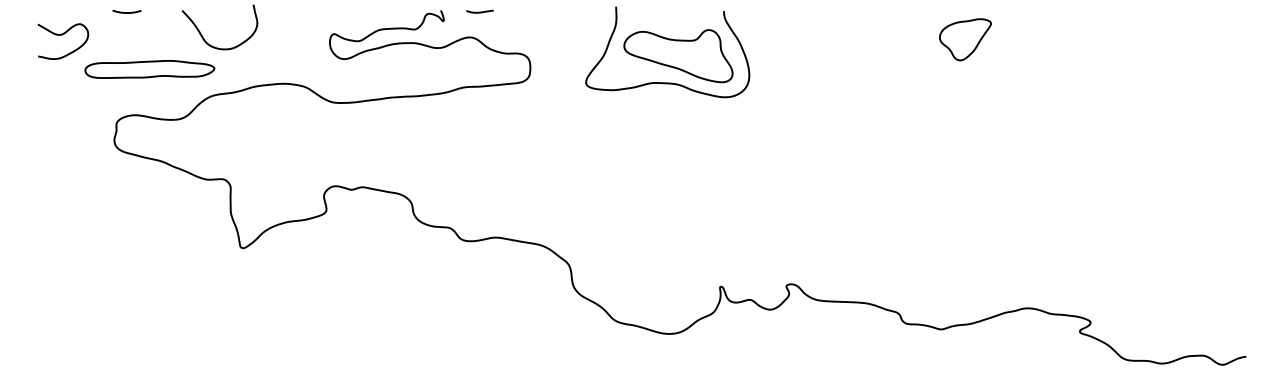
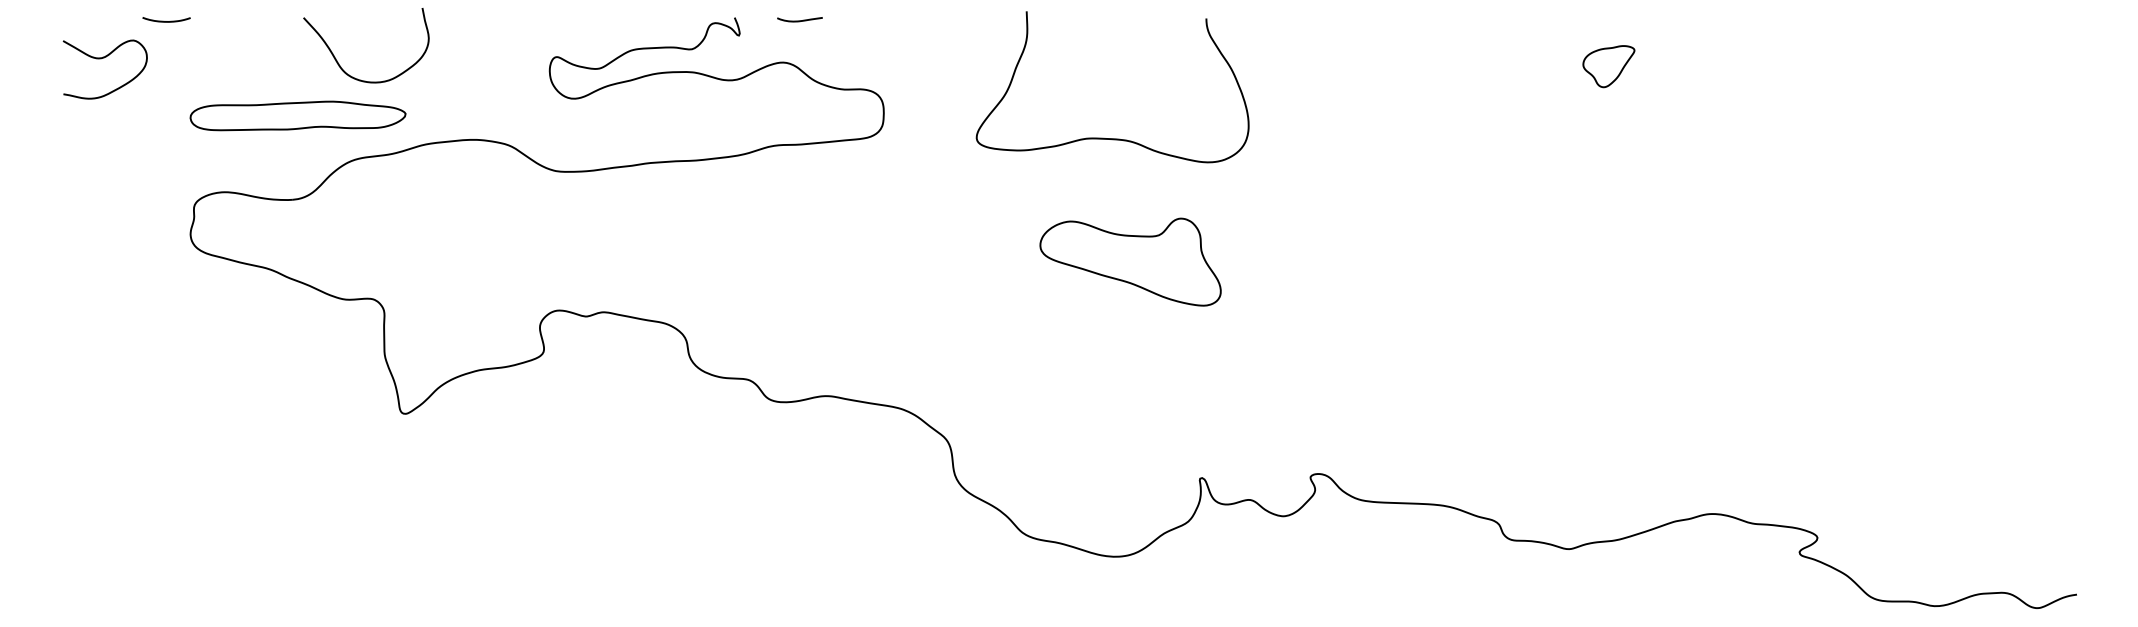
curve: (126, 12) -> (165, 21), moved
part: (965, 39) -> (1608, 66), size x0.6
part: (678, 56) -> (1130, 262), moved
part: (149, 69) -> (297, 116), moved

